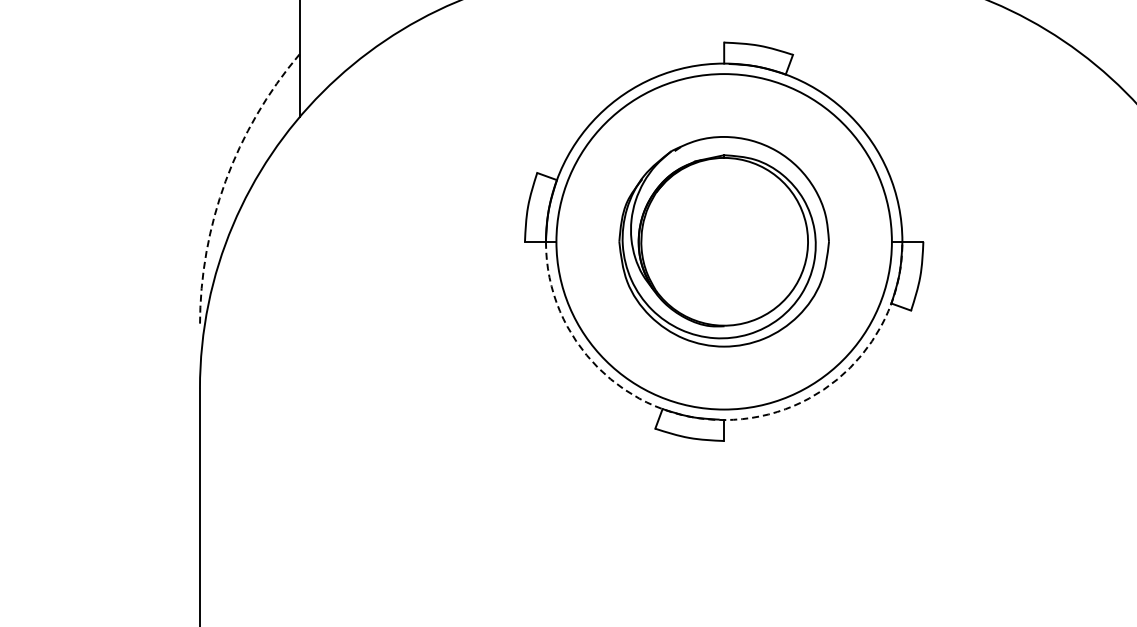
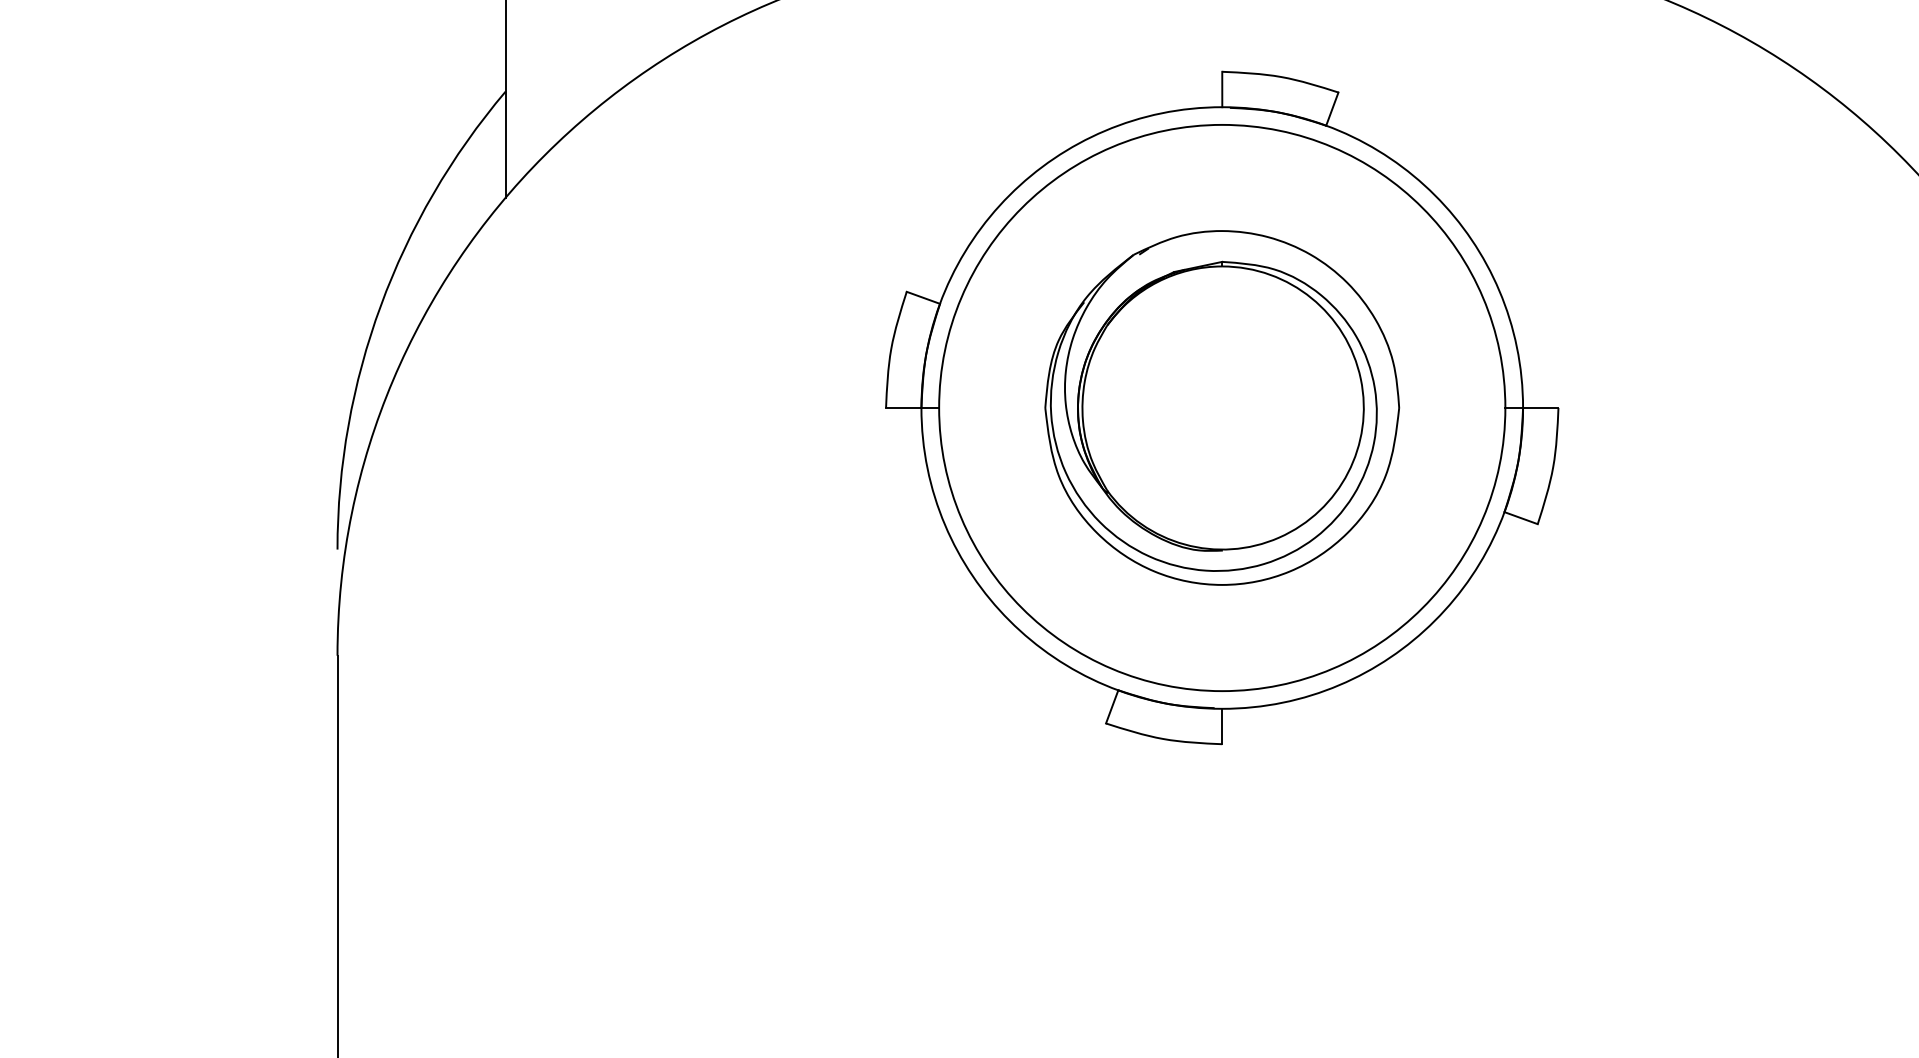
arc: (225, 181) -> (380, 306), dashed -> solid
arc: (724, 420) -> (1222, 709), dashed -> solid

